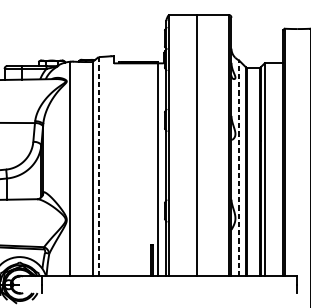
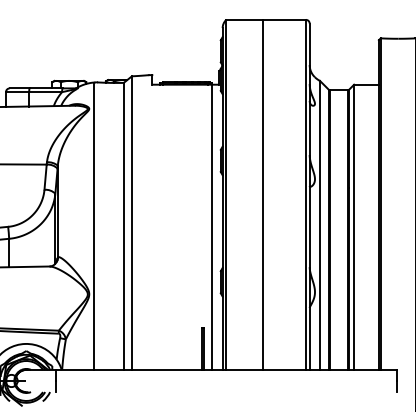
line: (98, 167) -> (131, 223), dashed -> solid
line: (238, 167) -> (319, 224), dashed -> solid

